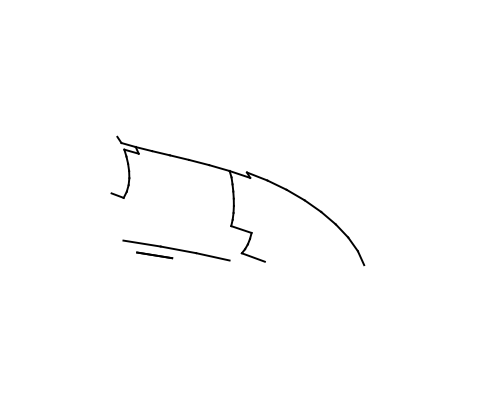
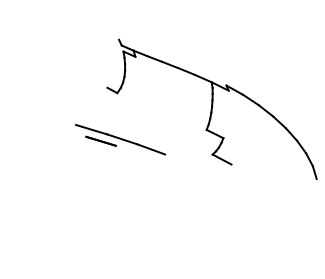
part: (176, 250) -> (120, 139), moved

